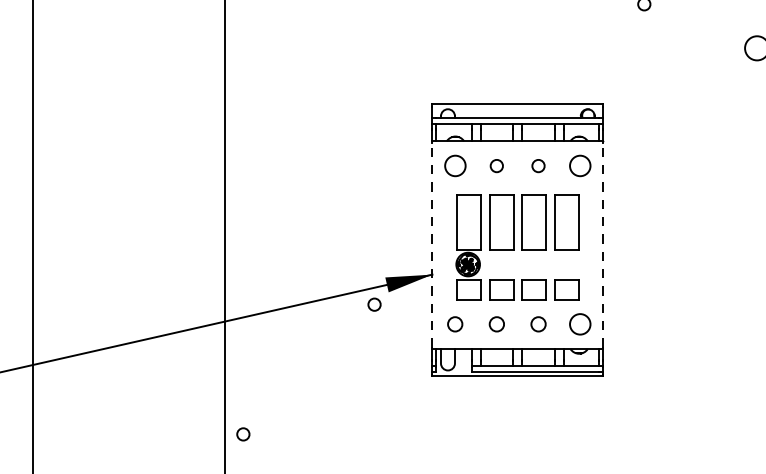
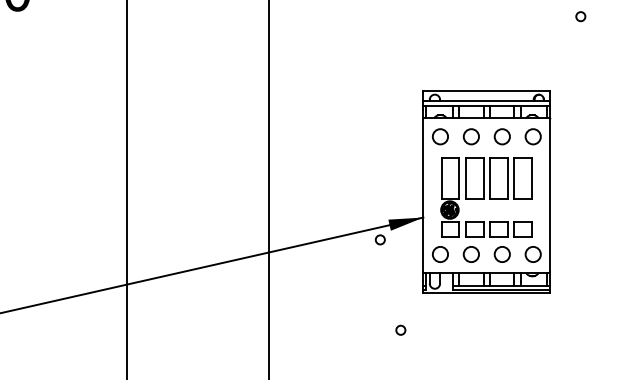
circle: (495, 165) -> (470, 136), size x1.67
circle: (537, 165) -> (501, 136), size x1.67
line: (432, 244) -> (423, 195), dashed -> solid
line: (603, 244) -> (550, 195), dashed -> solid
circle: (454, 324) -> (439, 254), size x1.43
circle: (495, 324) -> (470, 254), size x1.43
circle: (537, 324) -> (501, 254), size x1.43
circle: (242, 433) -> (400, 329), moved

